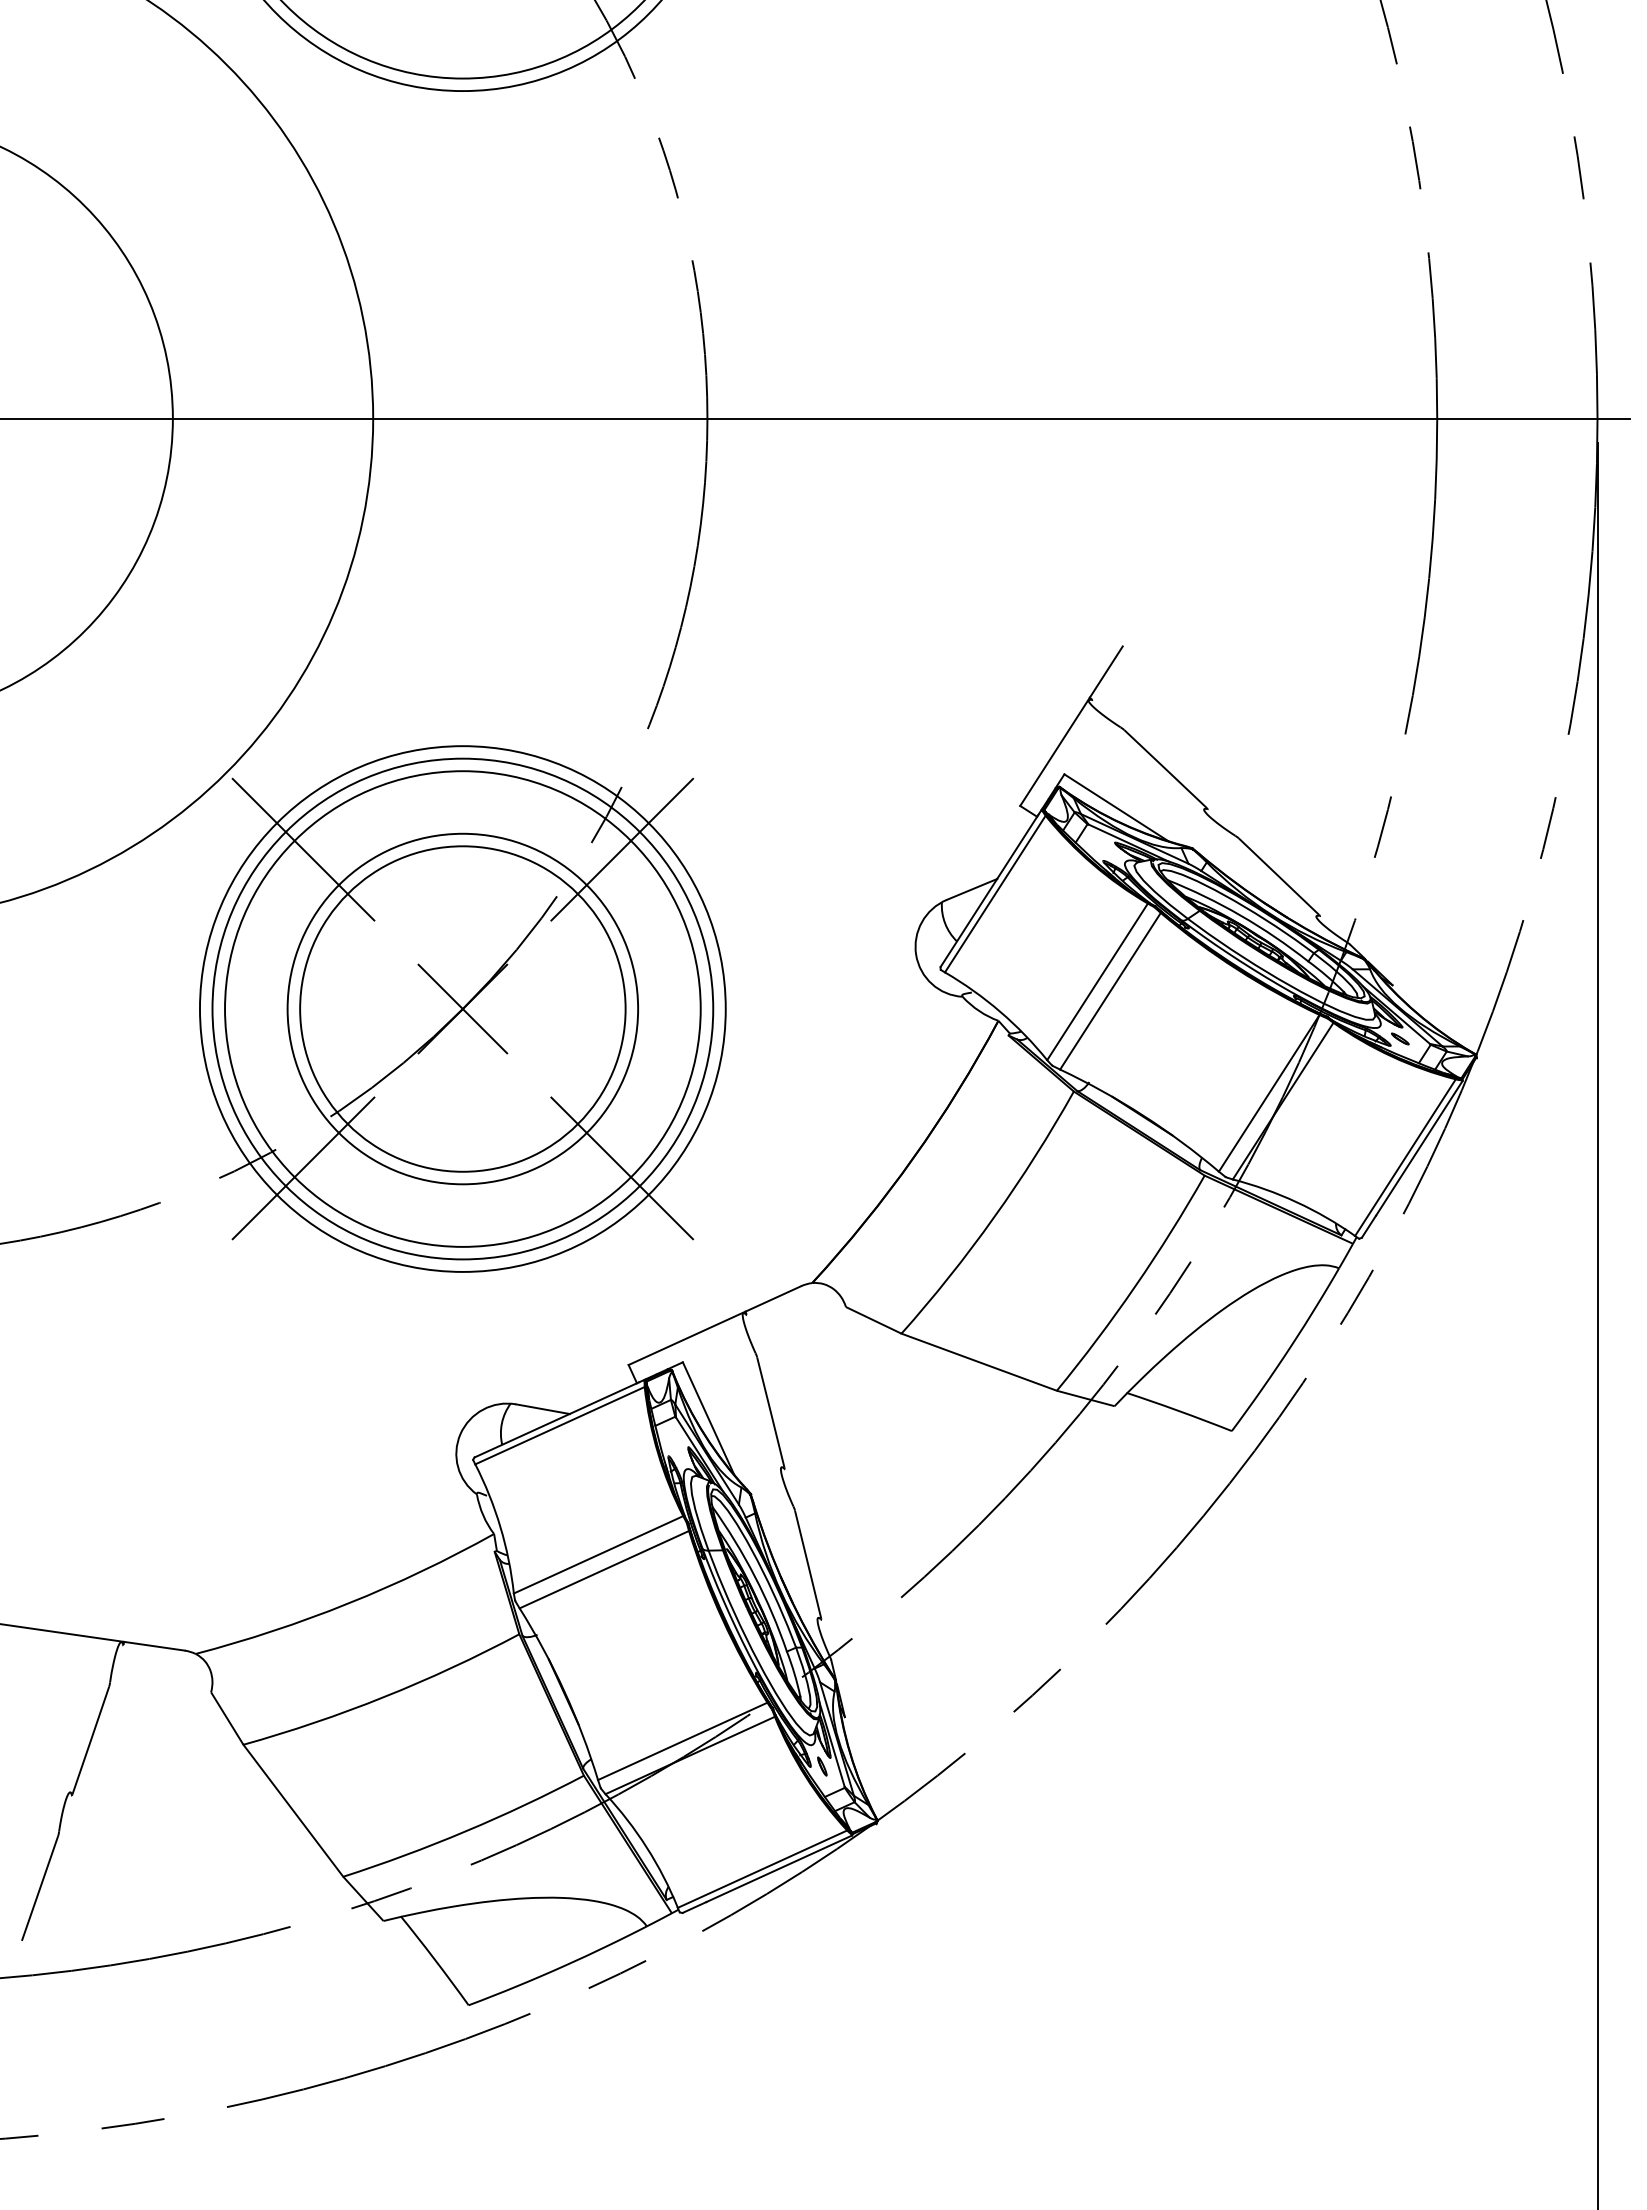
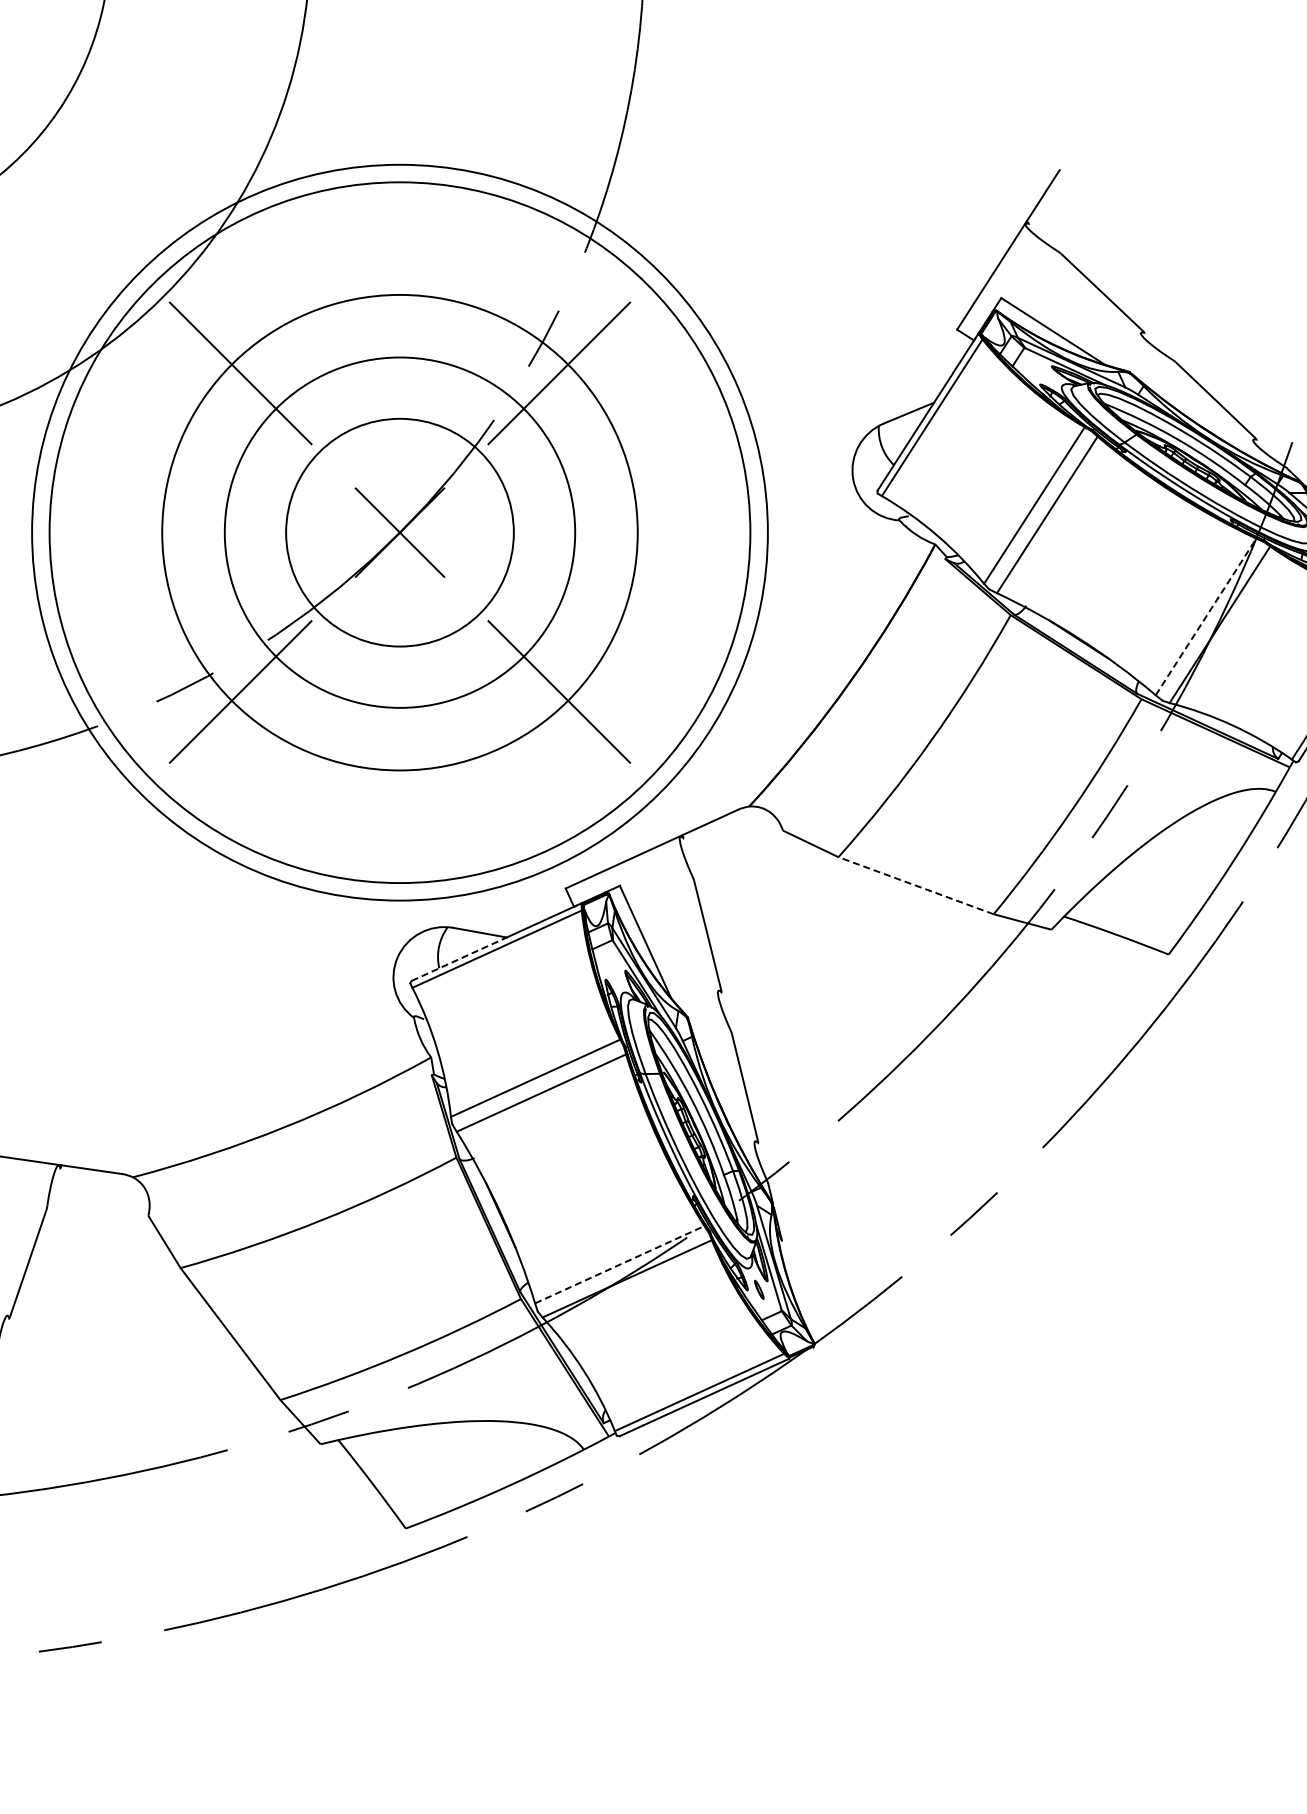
circle: (462, 1008) -> (399, 532), size x0.7
circle: (462, 1008) -> (399, 532), size x1.4
circle: (462, 1008) -> (399, 532), size x1.4
line: (1269, 1092) -> (1206, 616), solid -> dashed
line: (979, 1362) -> (916, 886), solid -> dashed
line: (522, 1435) -> (459, 958), solid -> dashed
line: (683, 1741) -> (620, 1264), solid -> dashed

